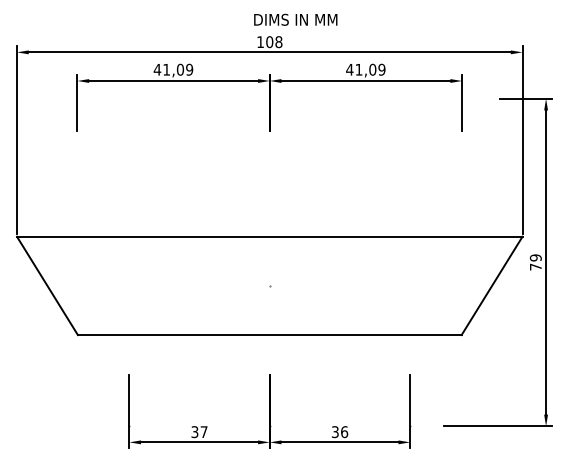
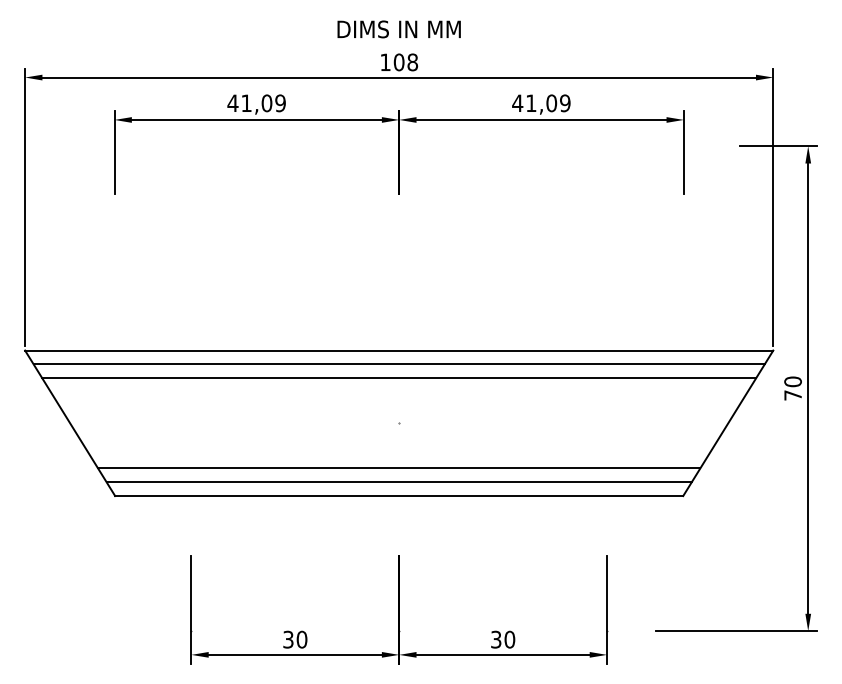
text: (295, 19) -> (398, 28), moved
line: (269, 246) -> (398, 364), added
line: (269, 255) -> (398, 378), added
text: (535, 257) -> (792, 381), 79 -> 70
line: (269, 316) -> (398, 468), added
line: (269, 325) -> (398, 481), added
text: (344, 431) -> (509, 638), 36 -> 30
text: (203, 432) -> (301, 640), 37 -> 30

